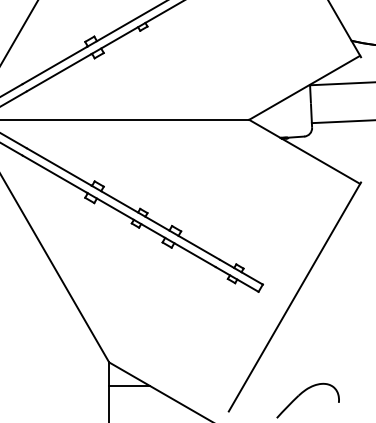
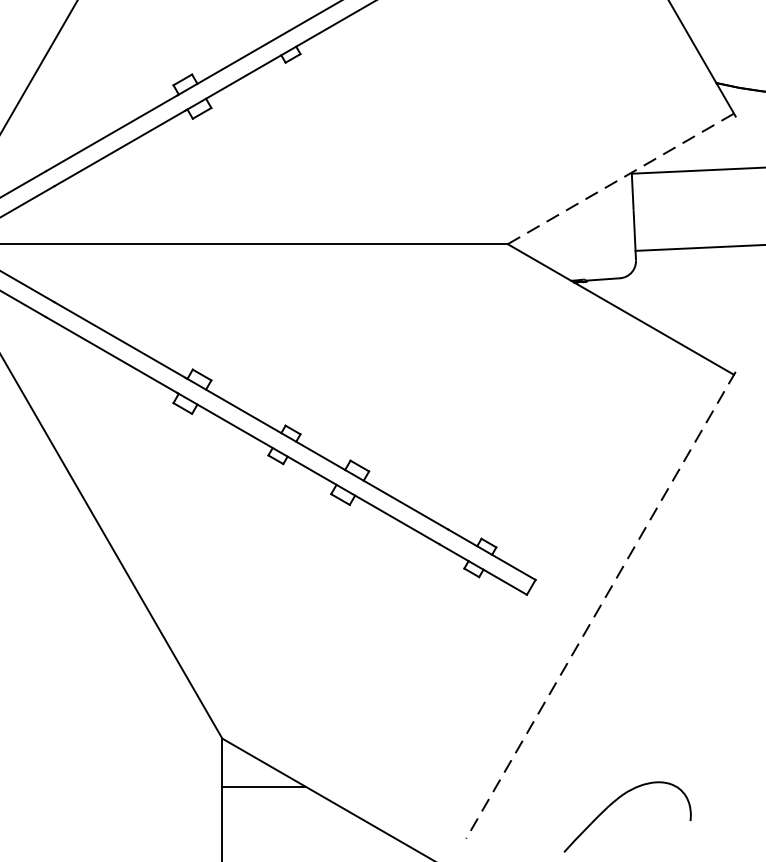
line: (305, 87) -> (622, 178), solid -> dashed
line: (294, 297) -> (600, 606), solid -> dashed

